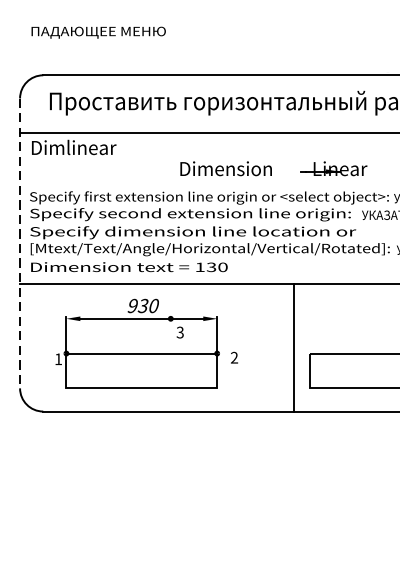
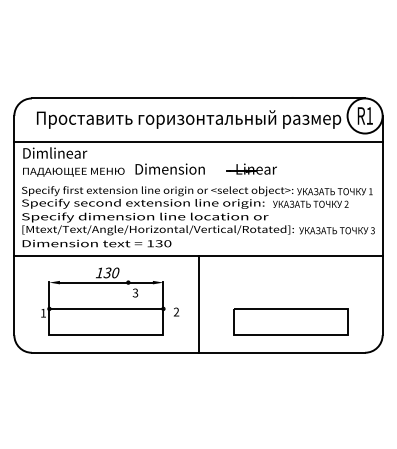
text: (98, 31) -> (73, 171), moved
line: (20, 243) -> (14, 225), dashed -> solid
text: (132, 305) -> (99, 272), 930 -> 130
line: (293, 347) -> (198, 304), moved

